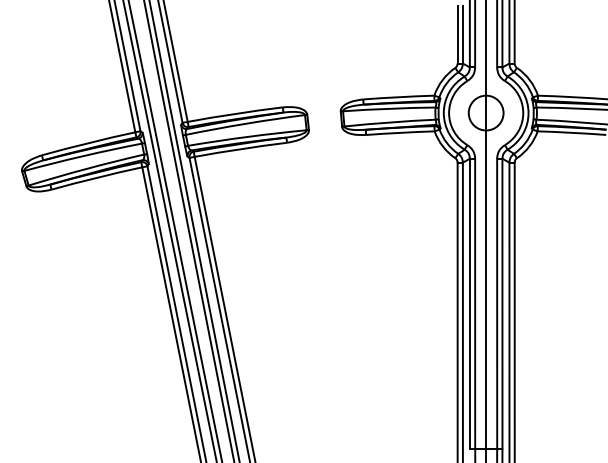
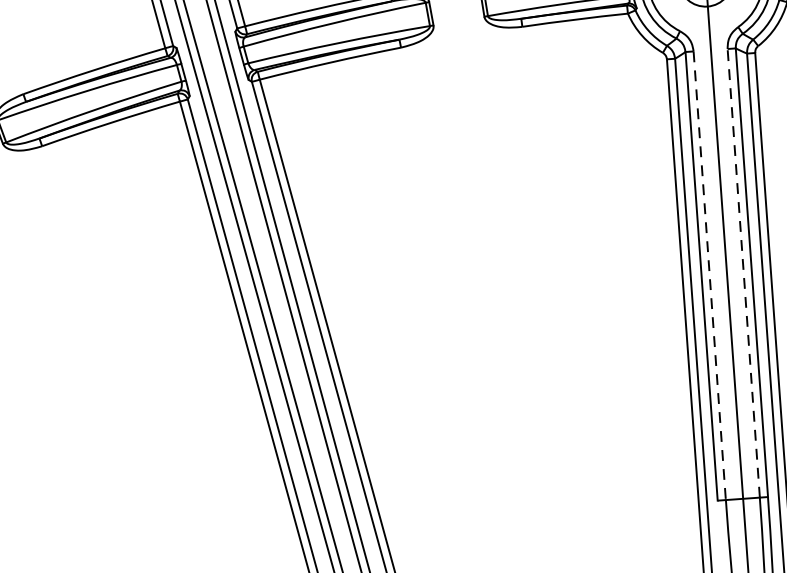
line: (497, 303) -> (744, 272), solid -> dashed
line: (475, 304) -> (710, 276), solid -> dashed

